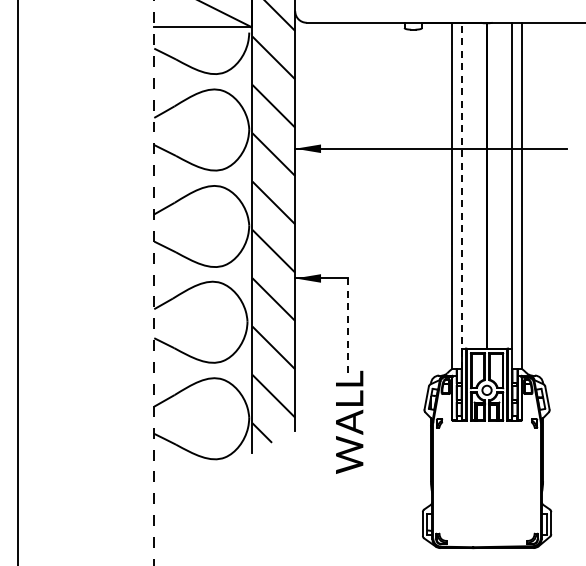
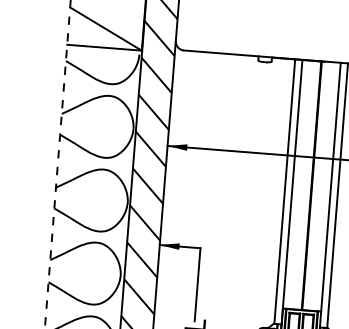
line: (461, 195) -> (291, 191), dashed -> solid
line: (348, 326) -> (197, 284), dashed -> solid

